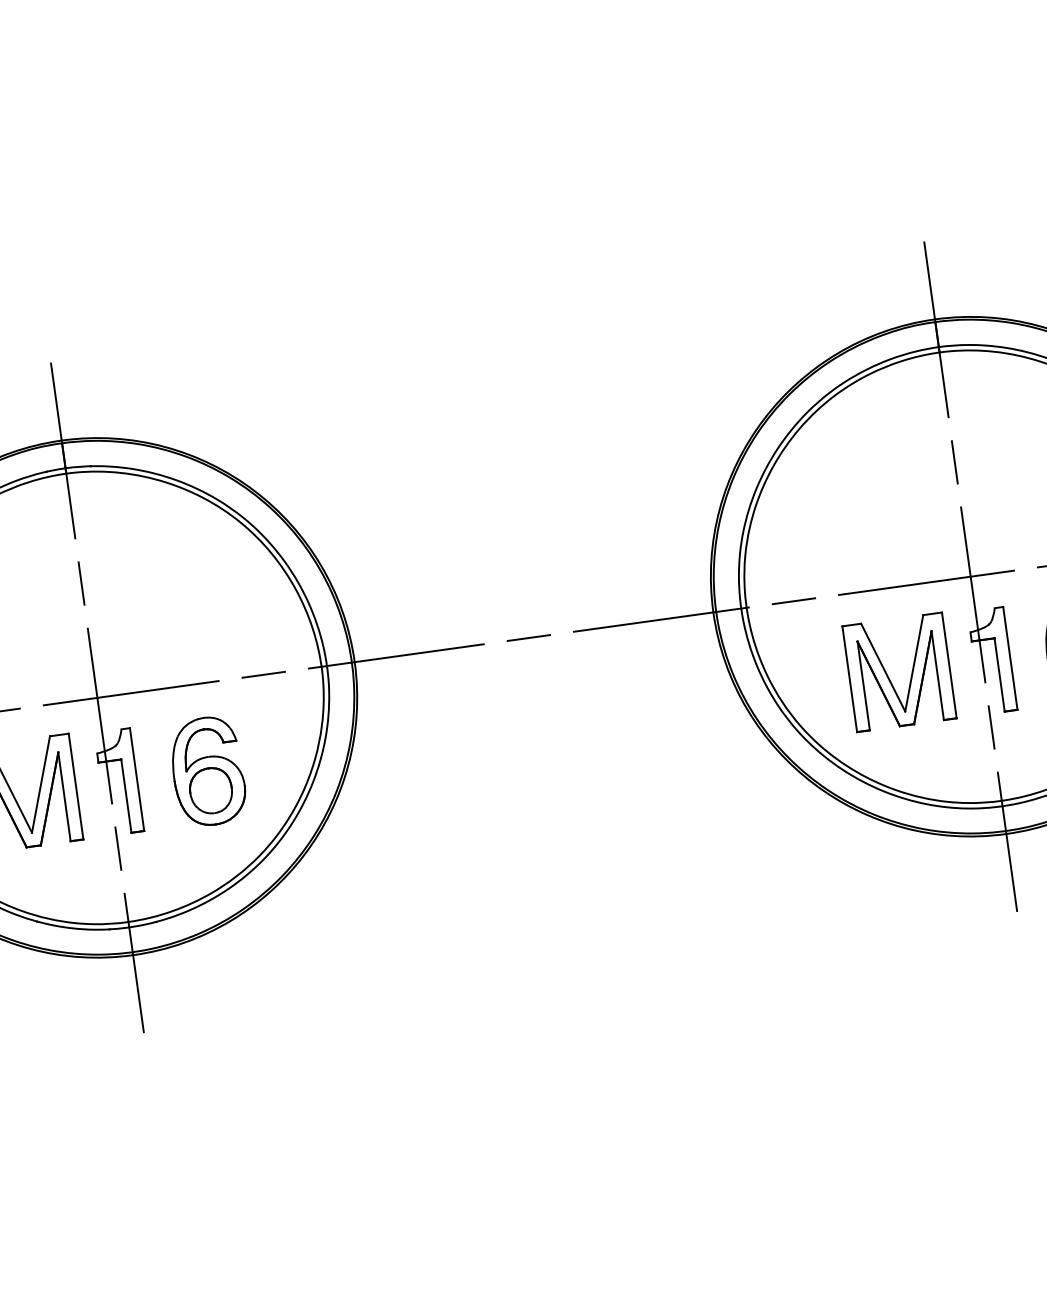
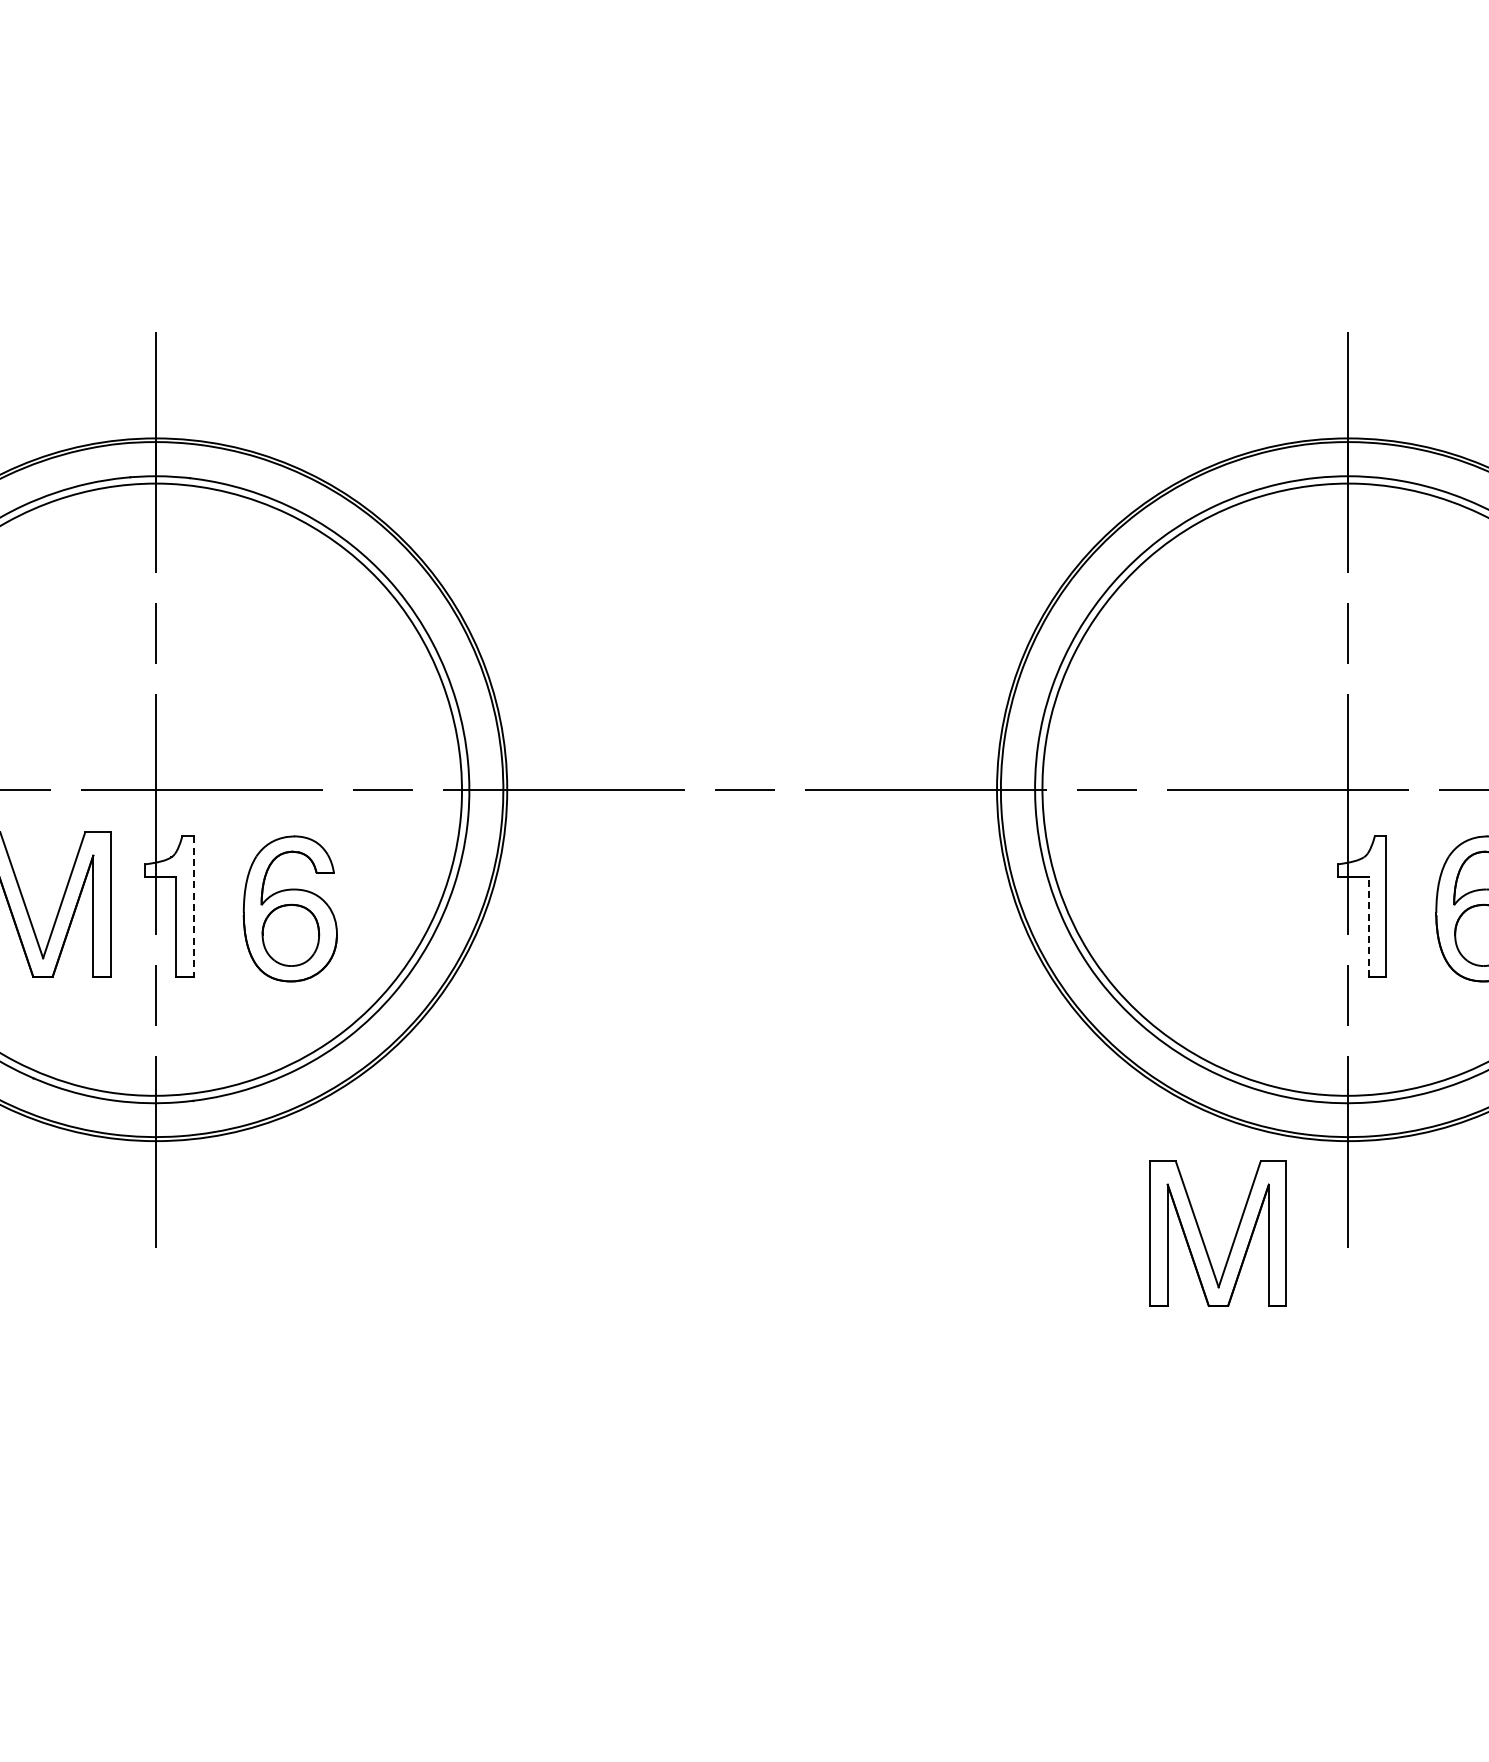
line: (999, 674) -> (1368, 926), solid -> dashed
part: (889, 678) -> (1203, 1239), moved
line: (136, 780) -> (193, 907), solid -> dashed

